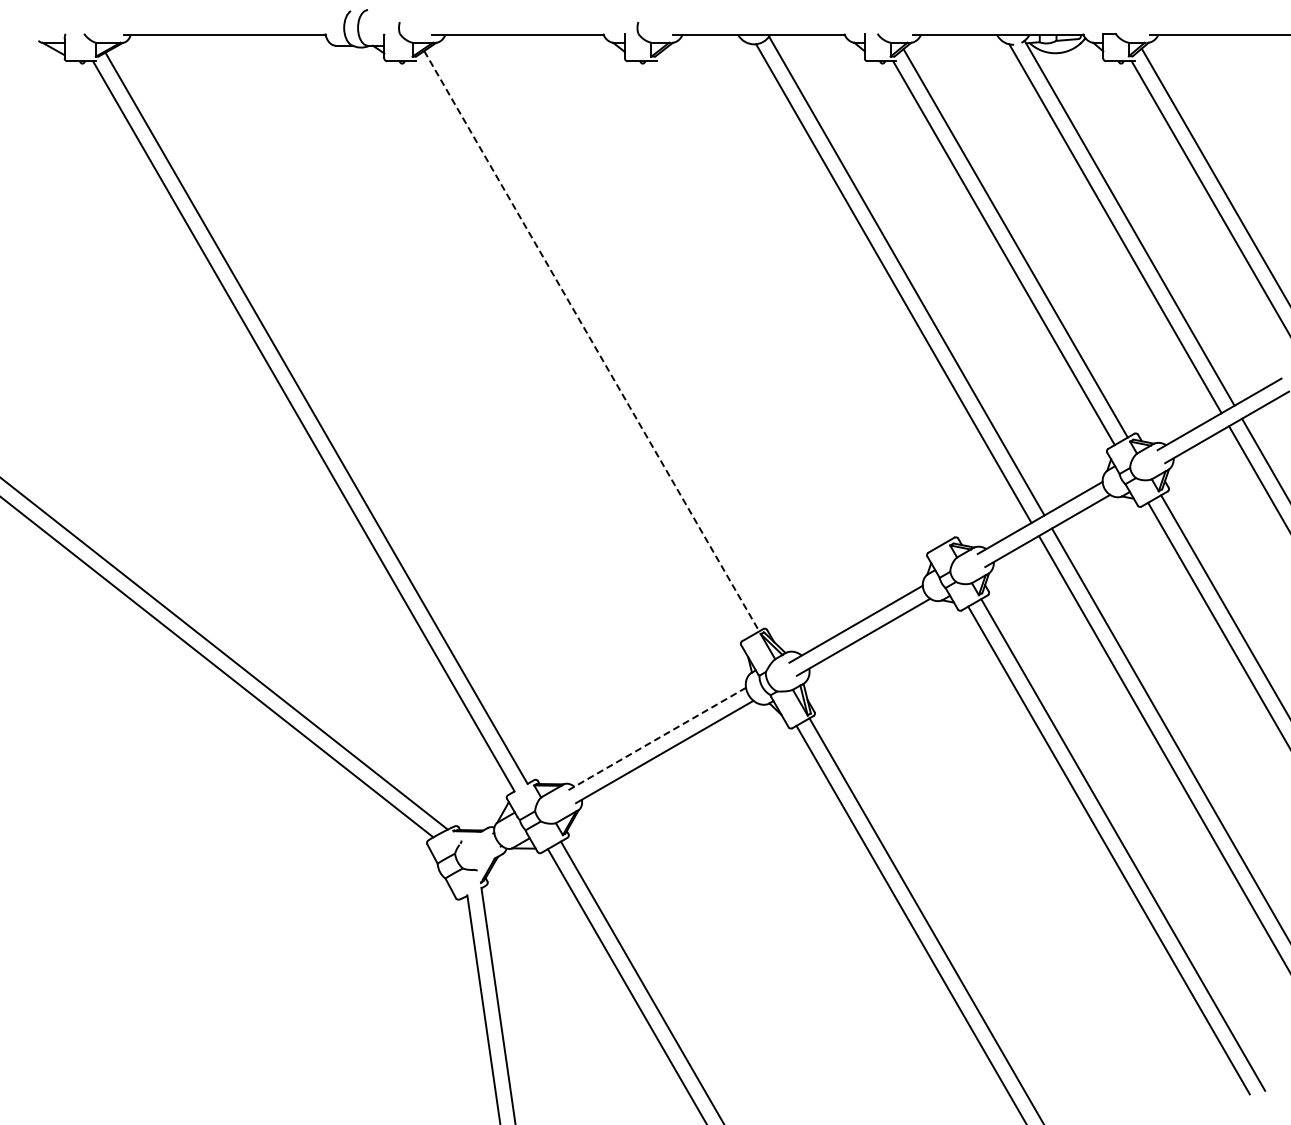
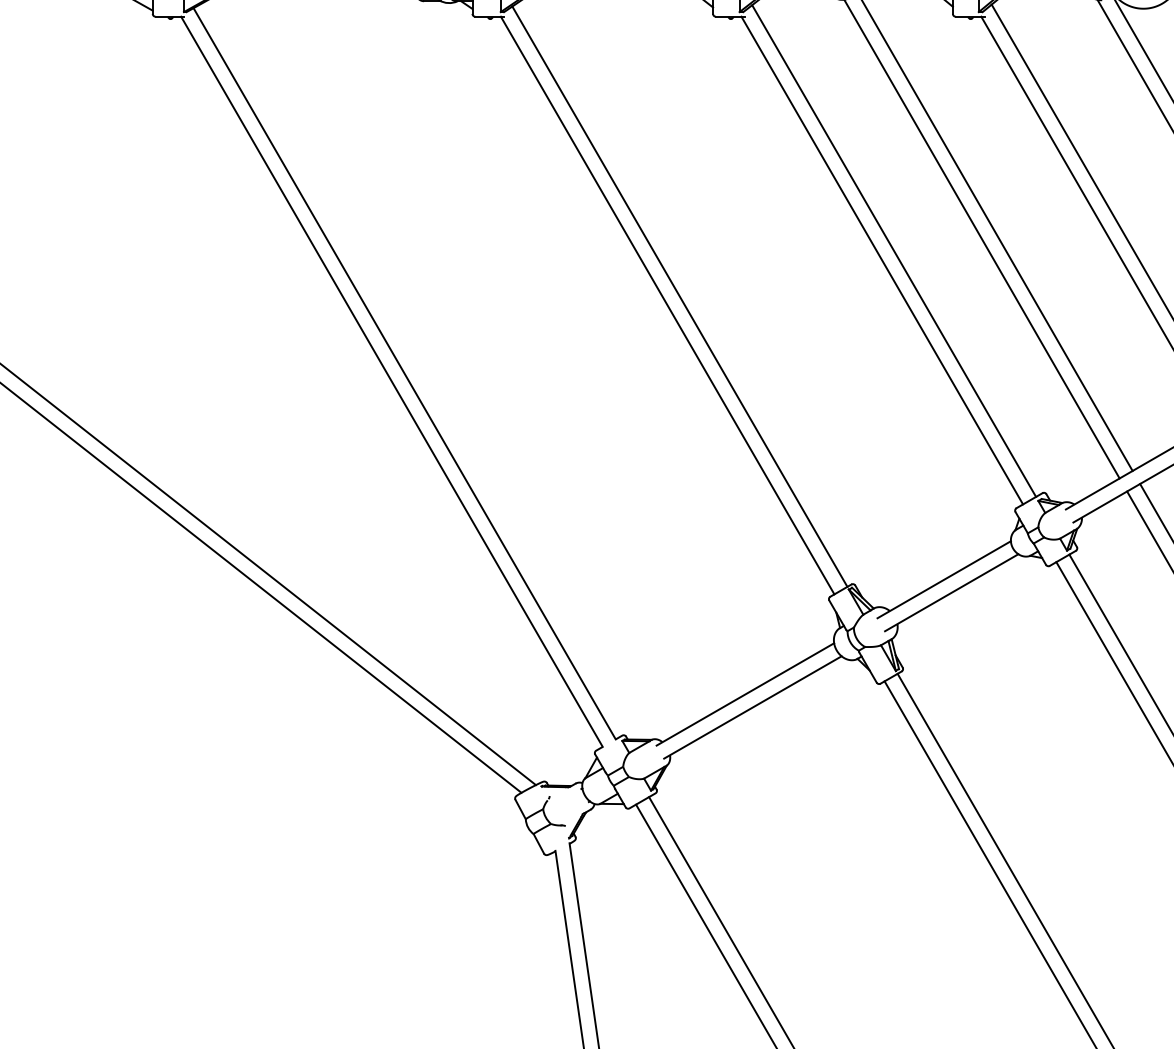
line: (805, 295) -> (893, 250), added
line: (793, 304) -> (881, 259), added
line: (592, 341) -> (680, 296), dashed -> solid
line: (579, 349) -> (667, 304), added
line: (657, 738) -> (745, 693), dashed -> solid

